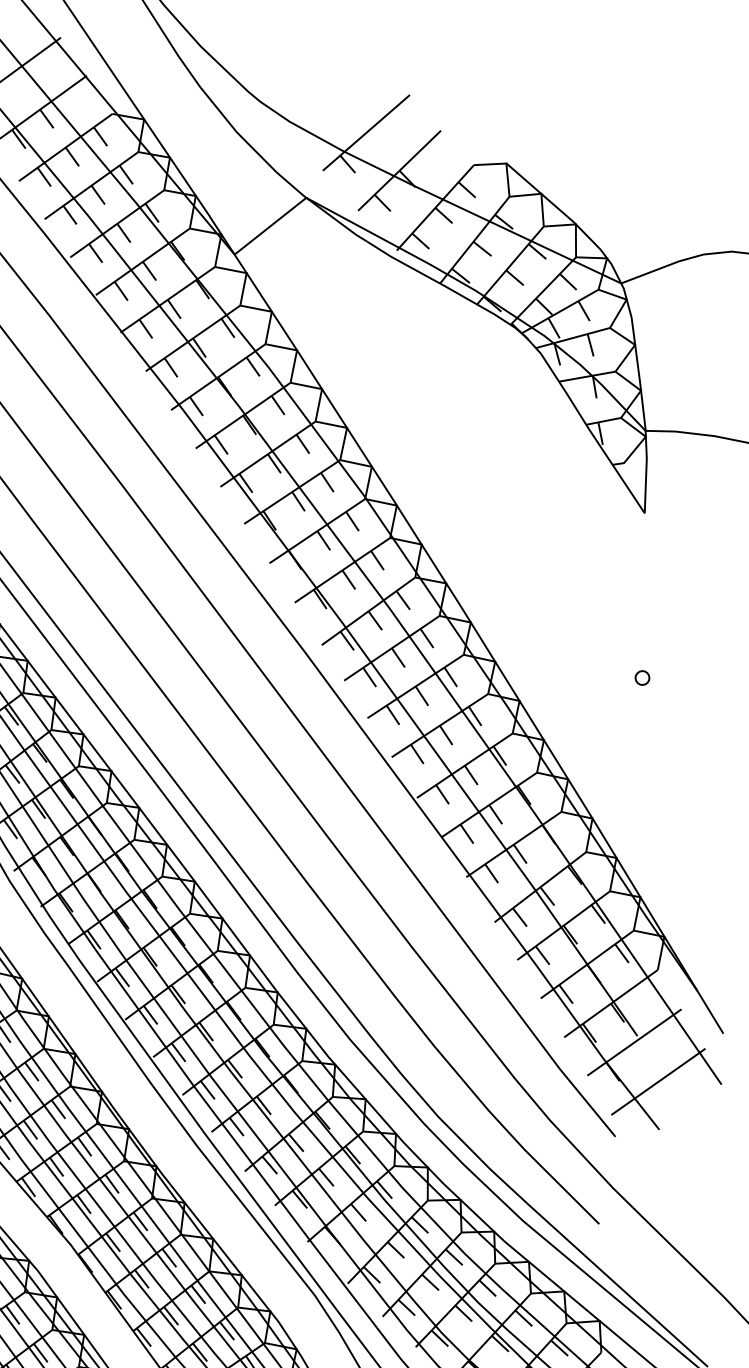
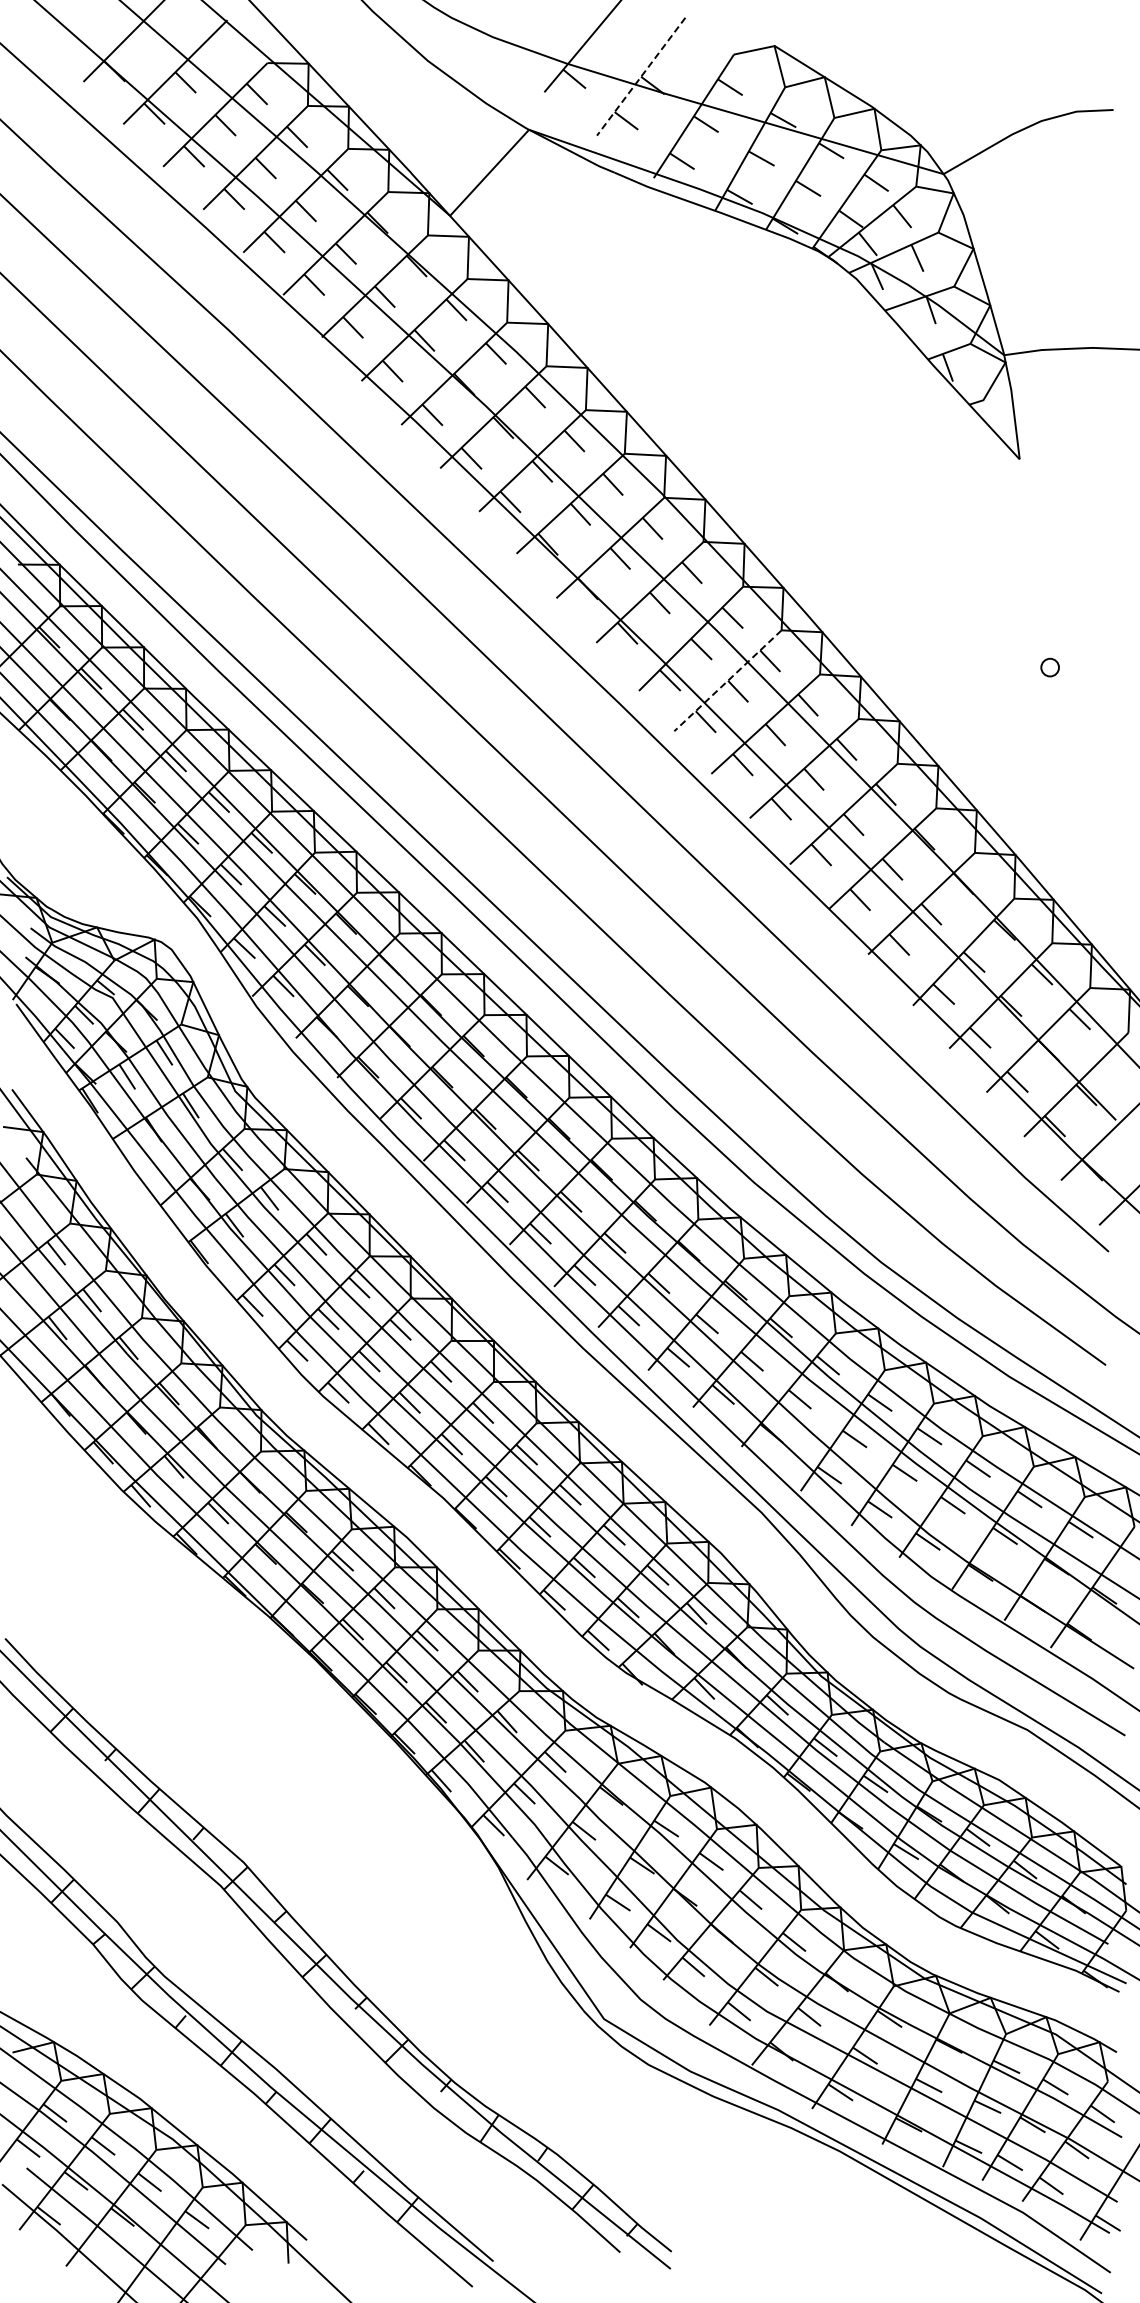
line: (399, 170) -> (641, 76), solid -> dashed
line: (391, 648) -> (727, 680), solid -> dashed

